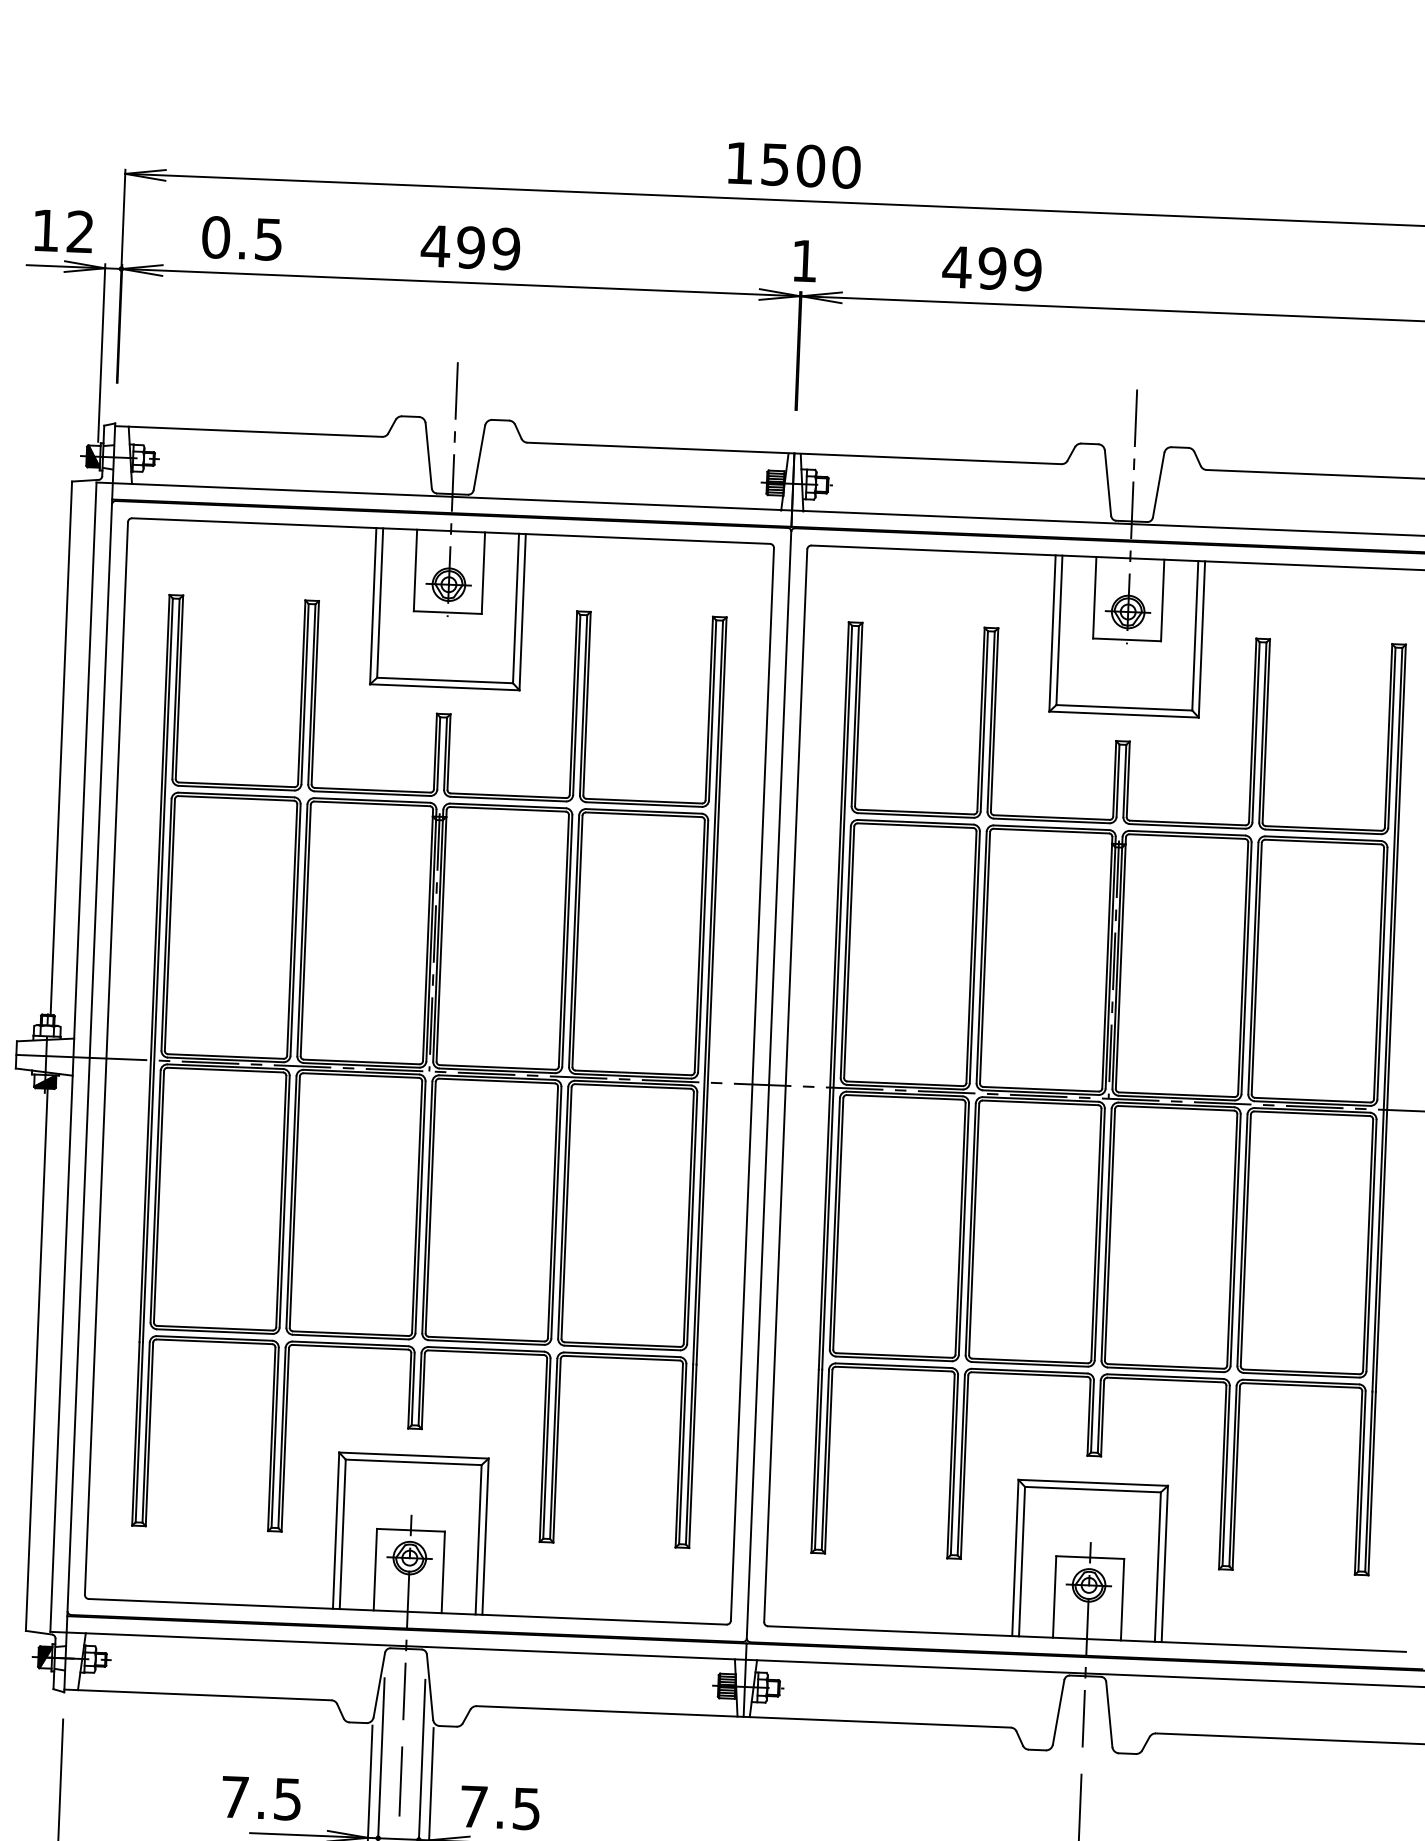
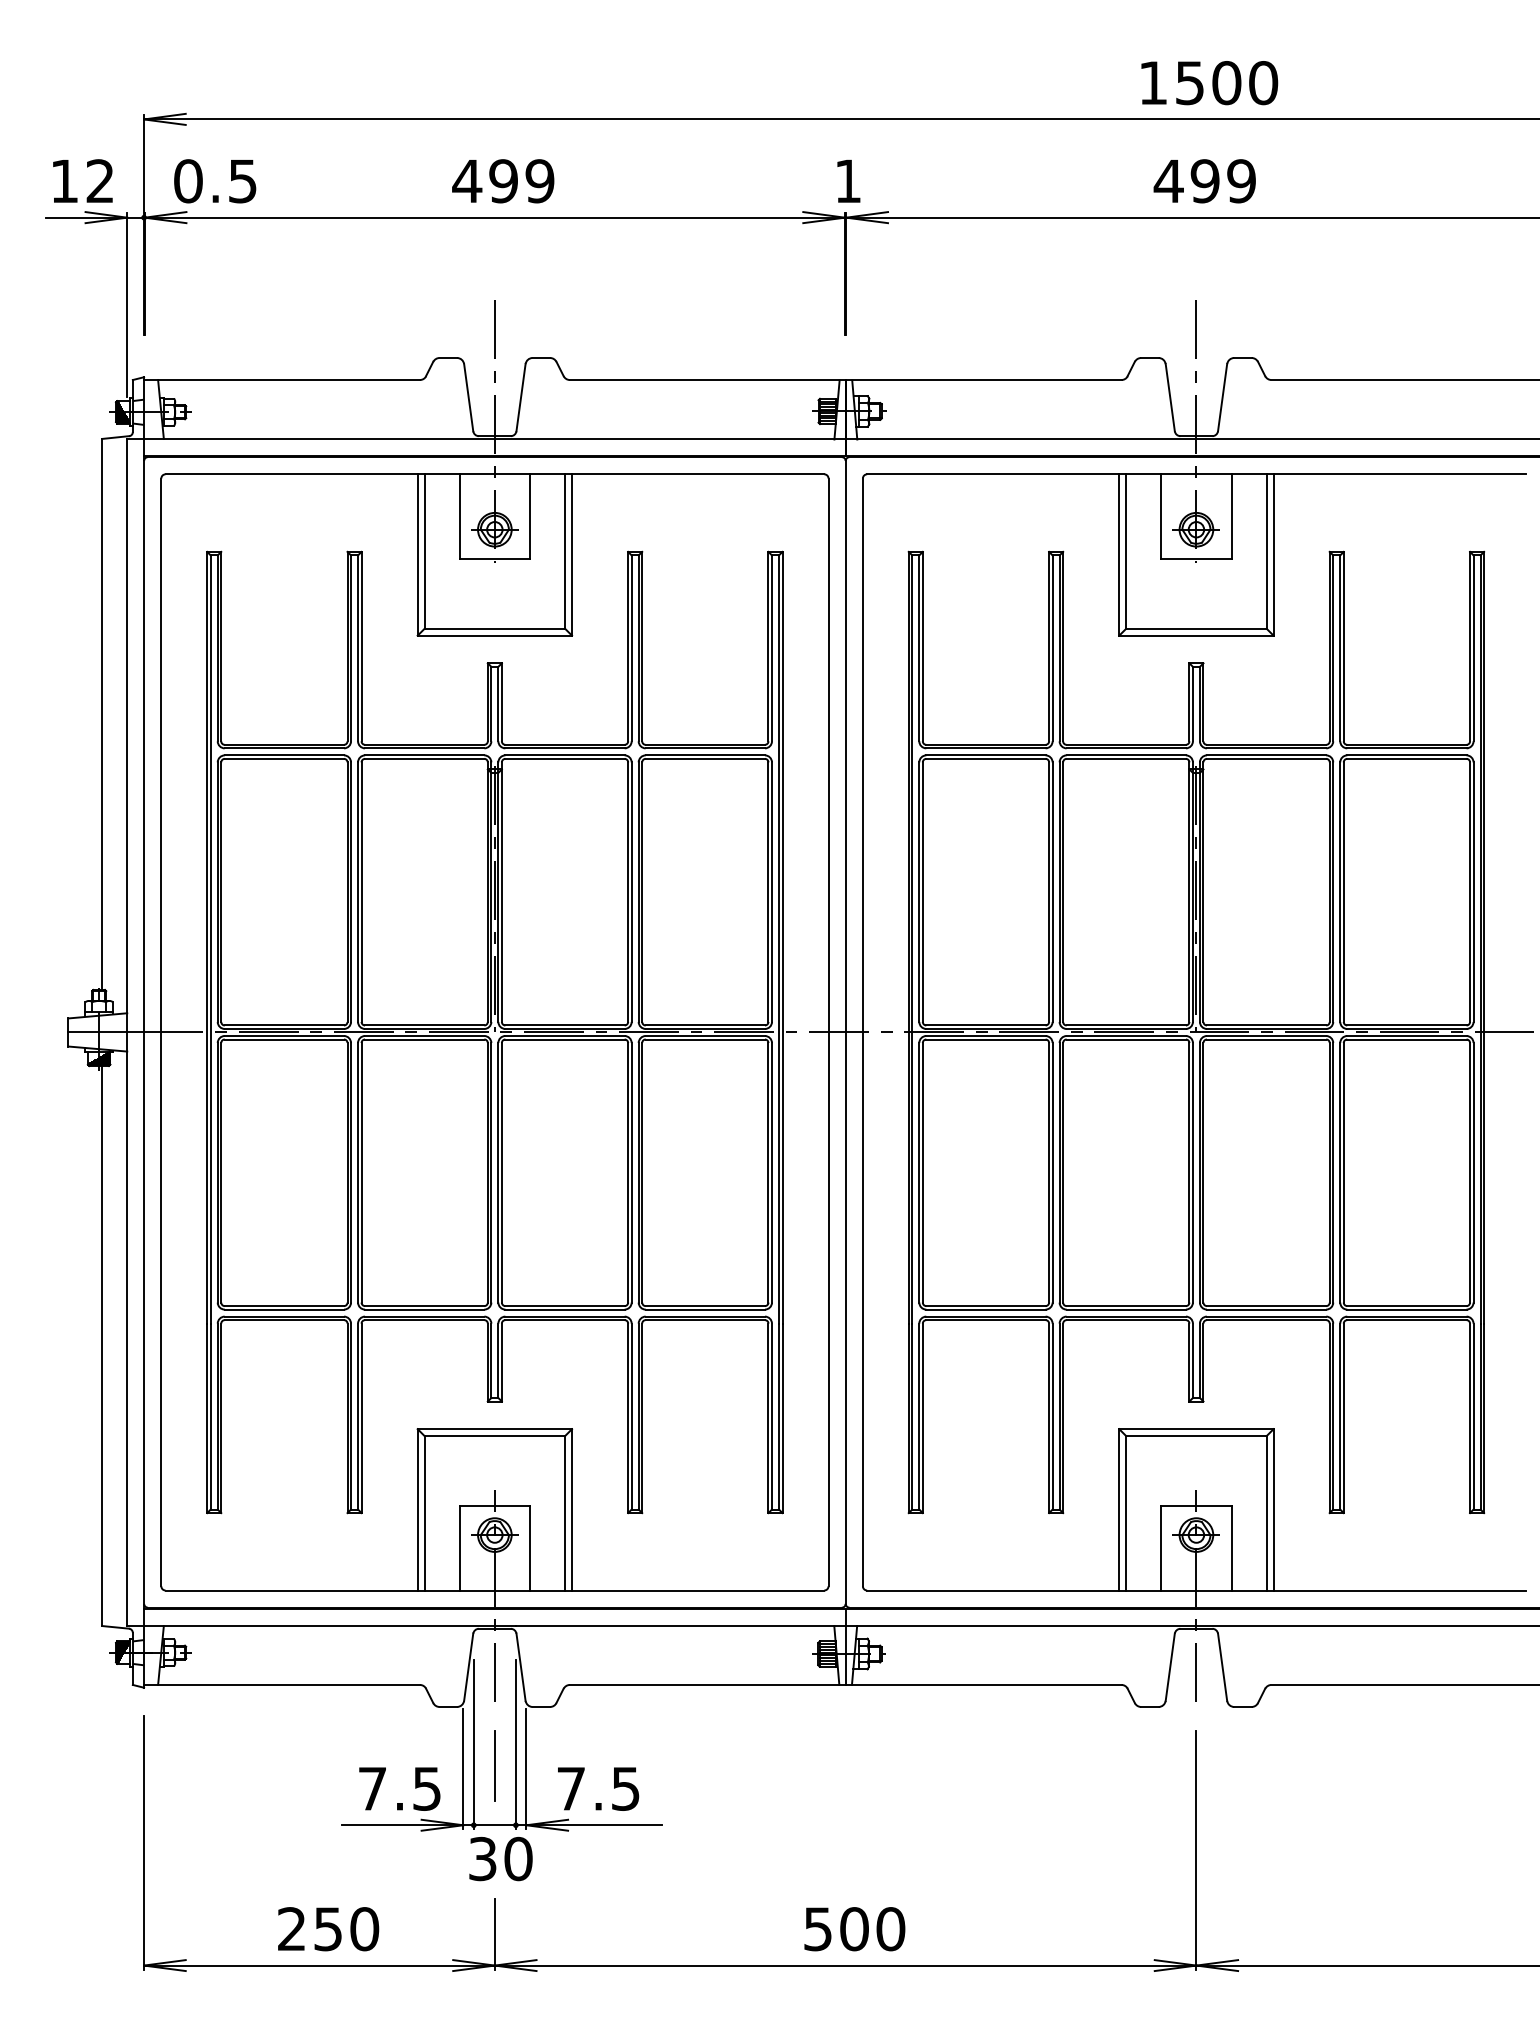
text: (794, 165) -> (1209, 83), moved
text: (242, 238) -> (215, 181), moved
text: (991, 268) -> (1204, 181), moved
text: (261, 1797) -> (399, 1788), moved

